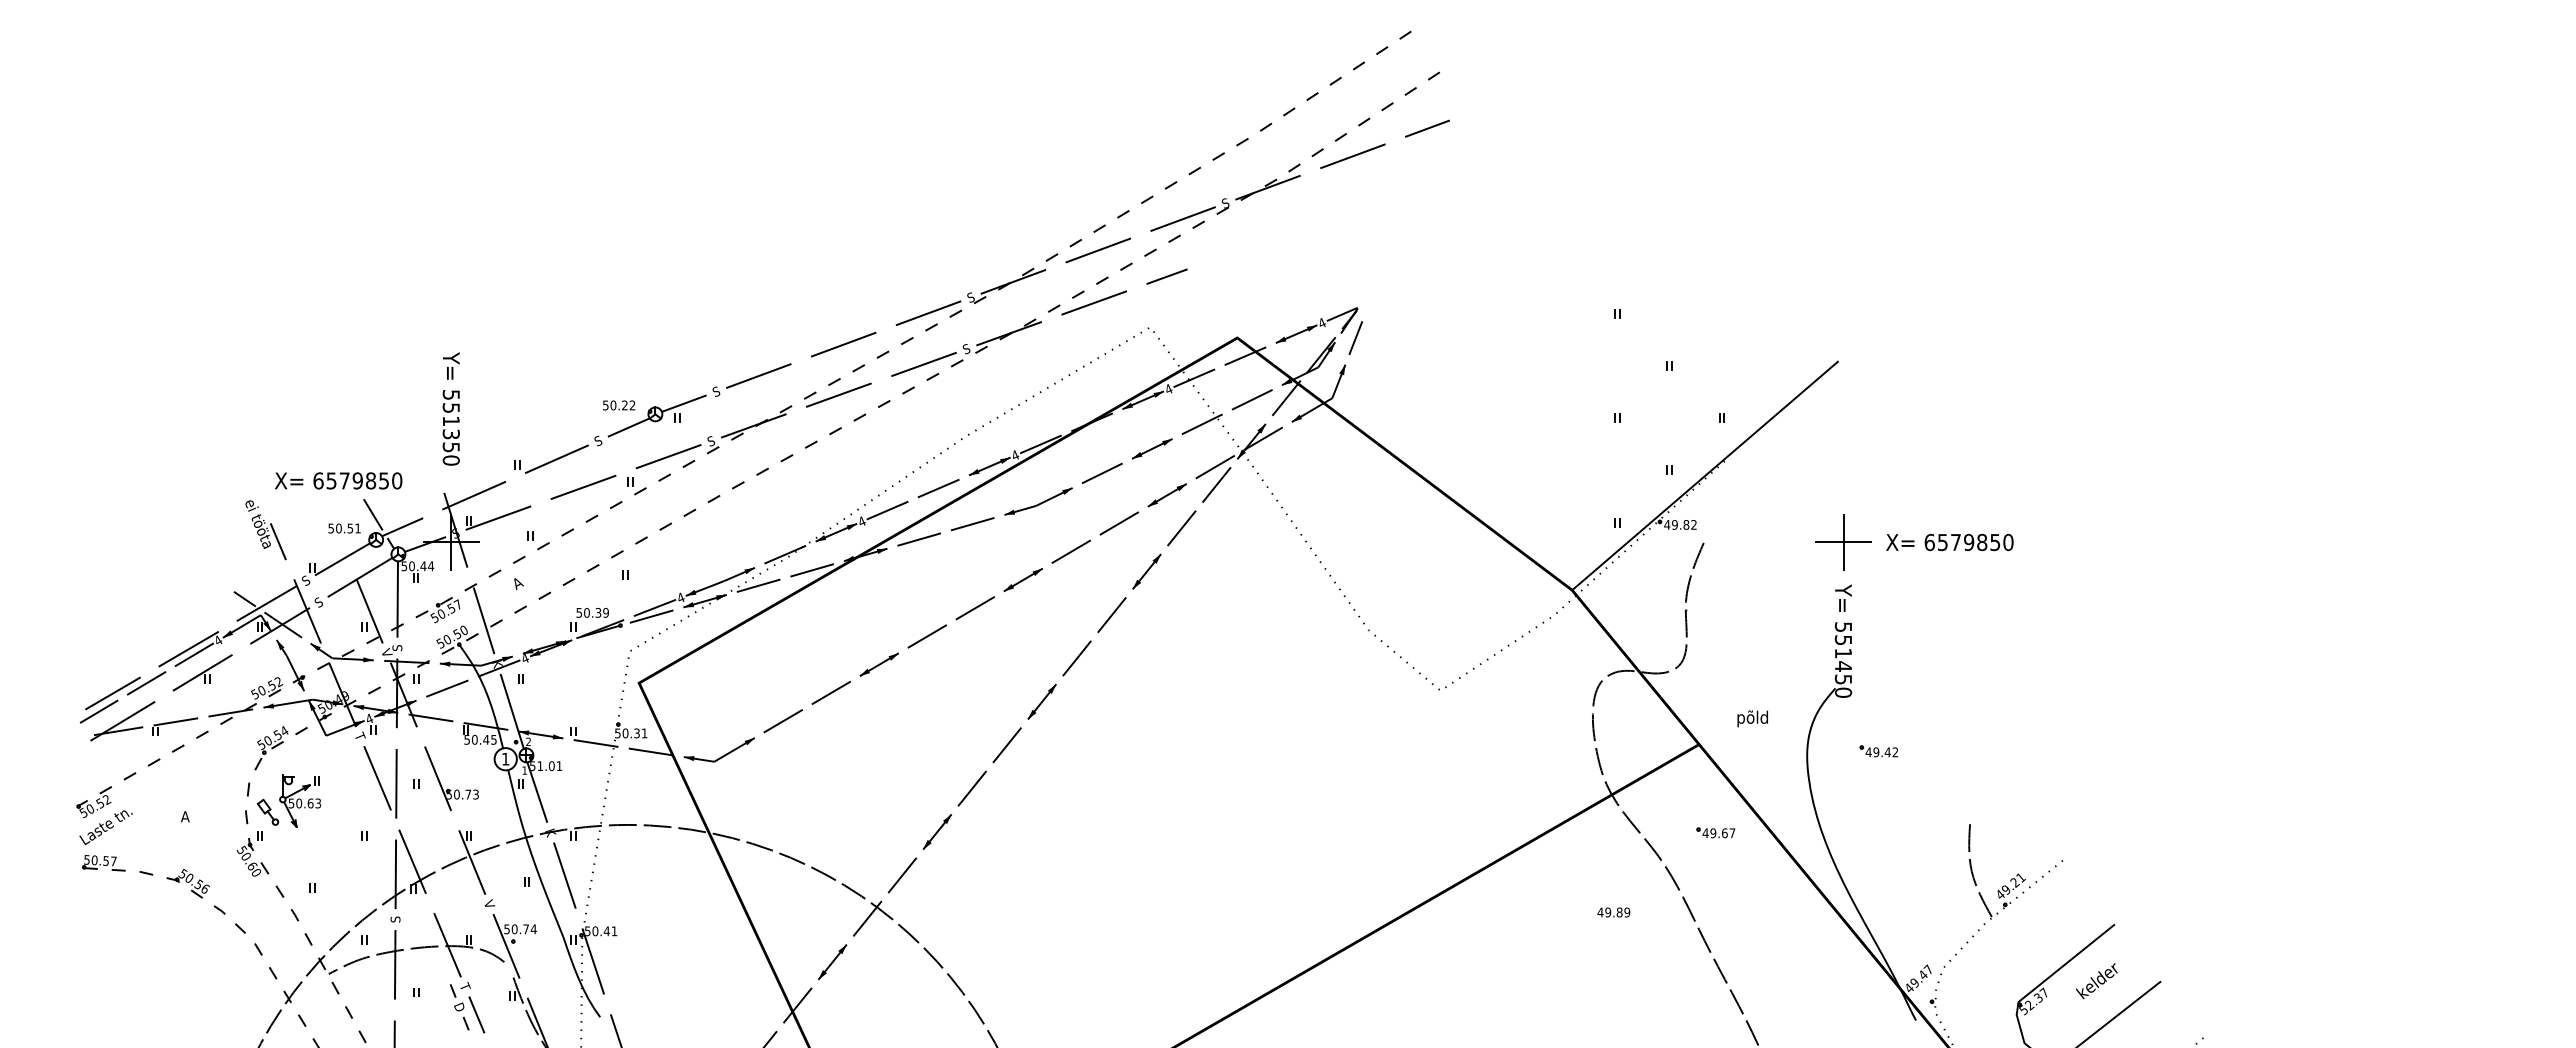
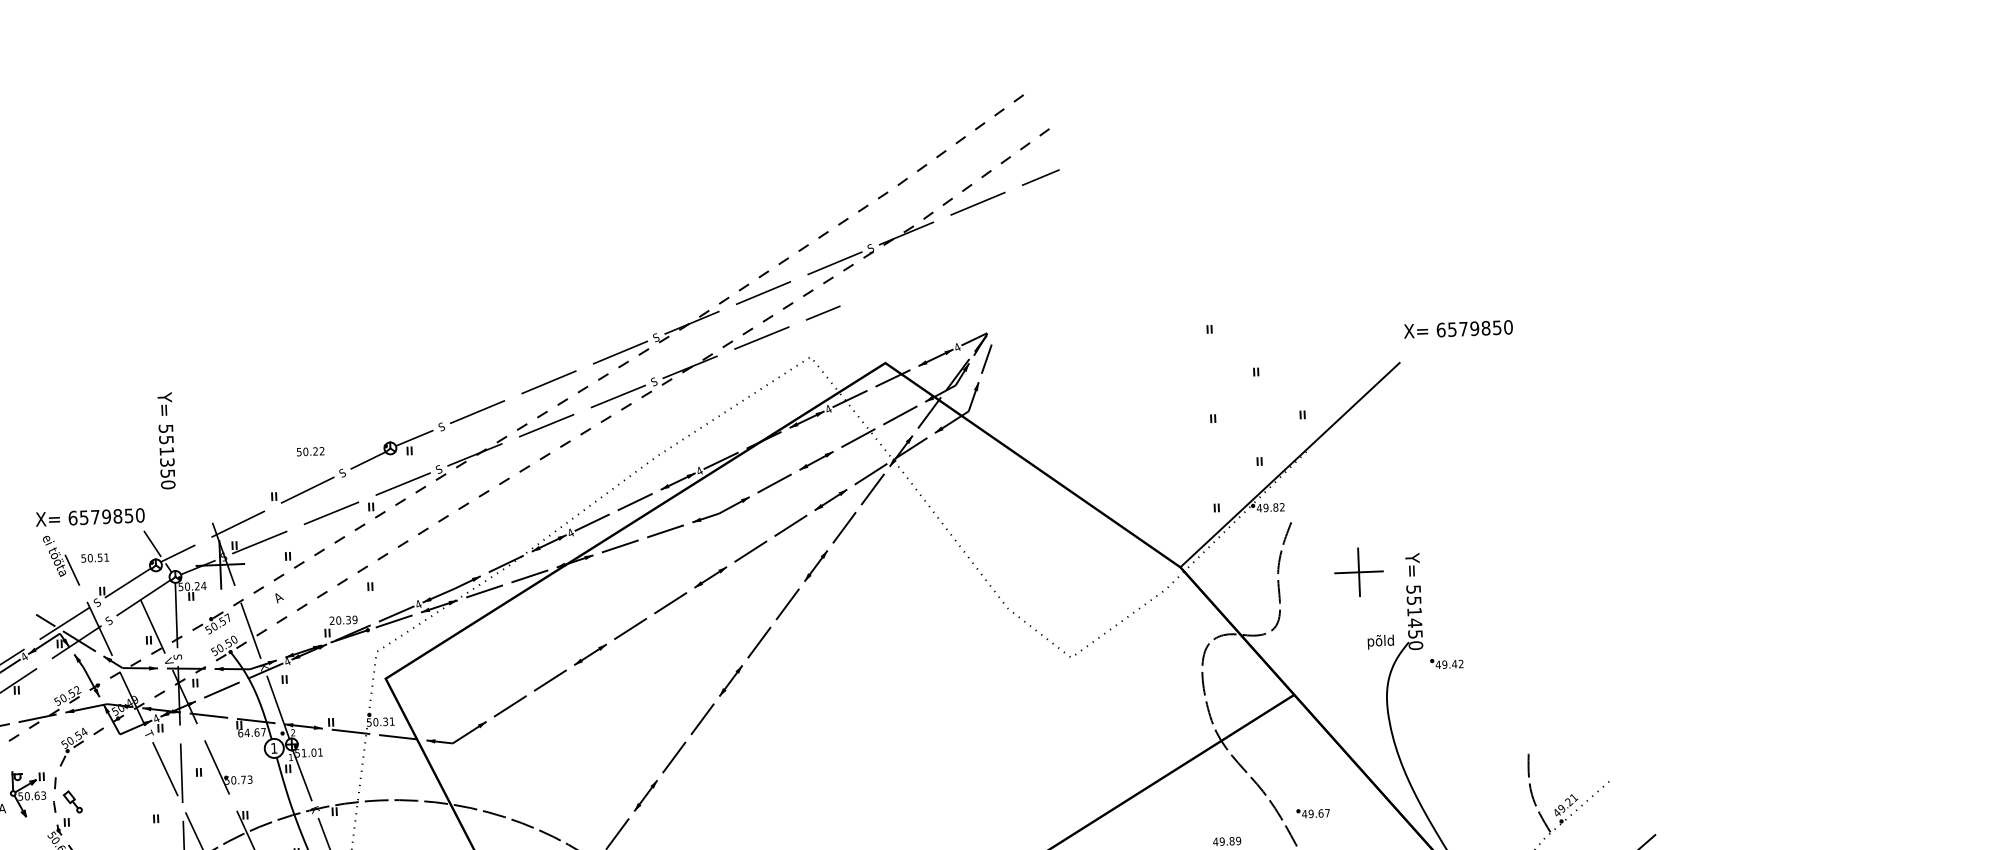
text: (619, 405) -> (310, 451), moved
text: (450, 408) -> (165, 440), moved
text: (338, 480) -> (90, 517), moved
text: (344, 528) -> (95, 558), moved
part: (1843, 542) -> (1359, 572), moved
text: (1949, 542) -> (1458, 329), moved
text: (423, 566) -> (197, 586), 50.44 -> 50.24
text: (579, 612) -> (332, 620), 50.39 -> 20.39
text: (1752, 718) -> (1380, 641), moved
text: (480, 739) -> (252, 732), 50.45 -> 64.67
part: (1878, 751) -> (1446, 663), moved
part: (300, 800) -> (28, 793), moved
part: (1715, 832) -> (1313, 813), moved

